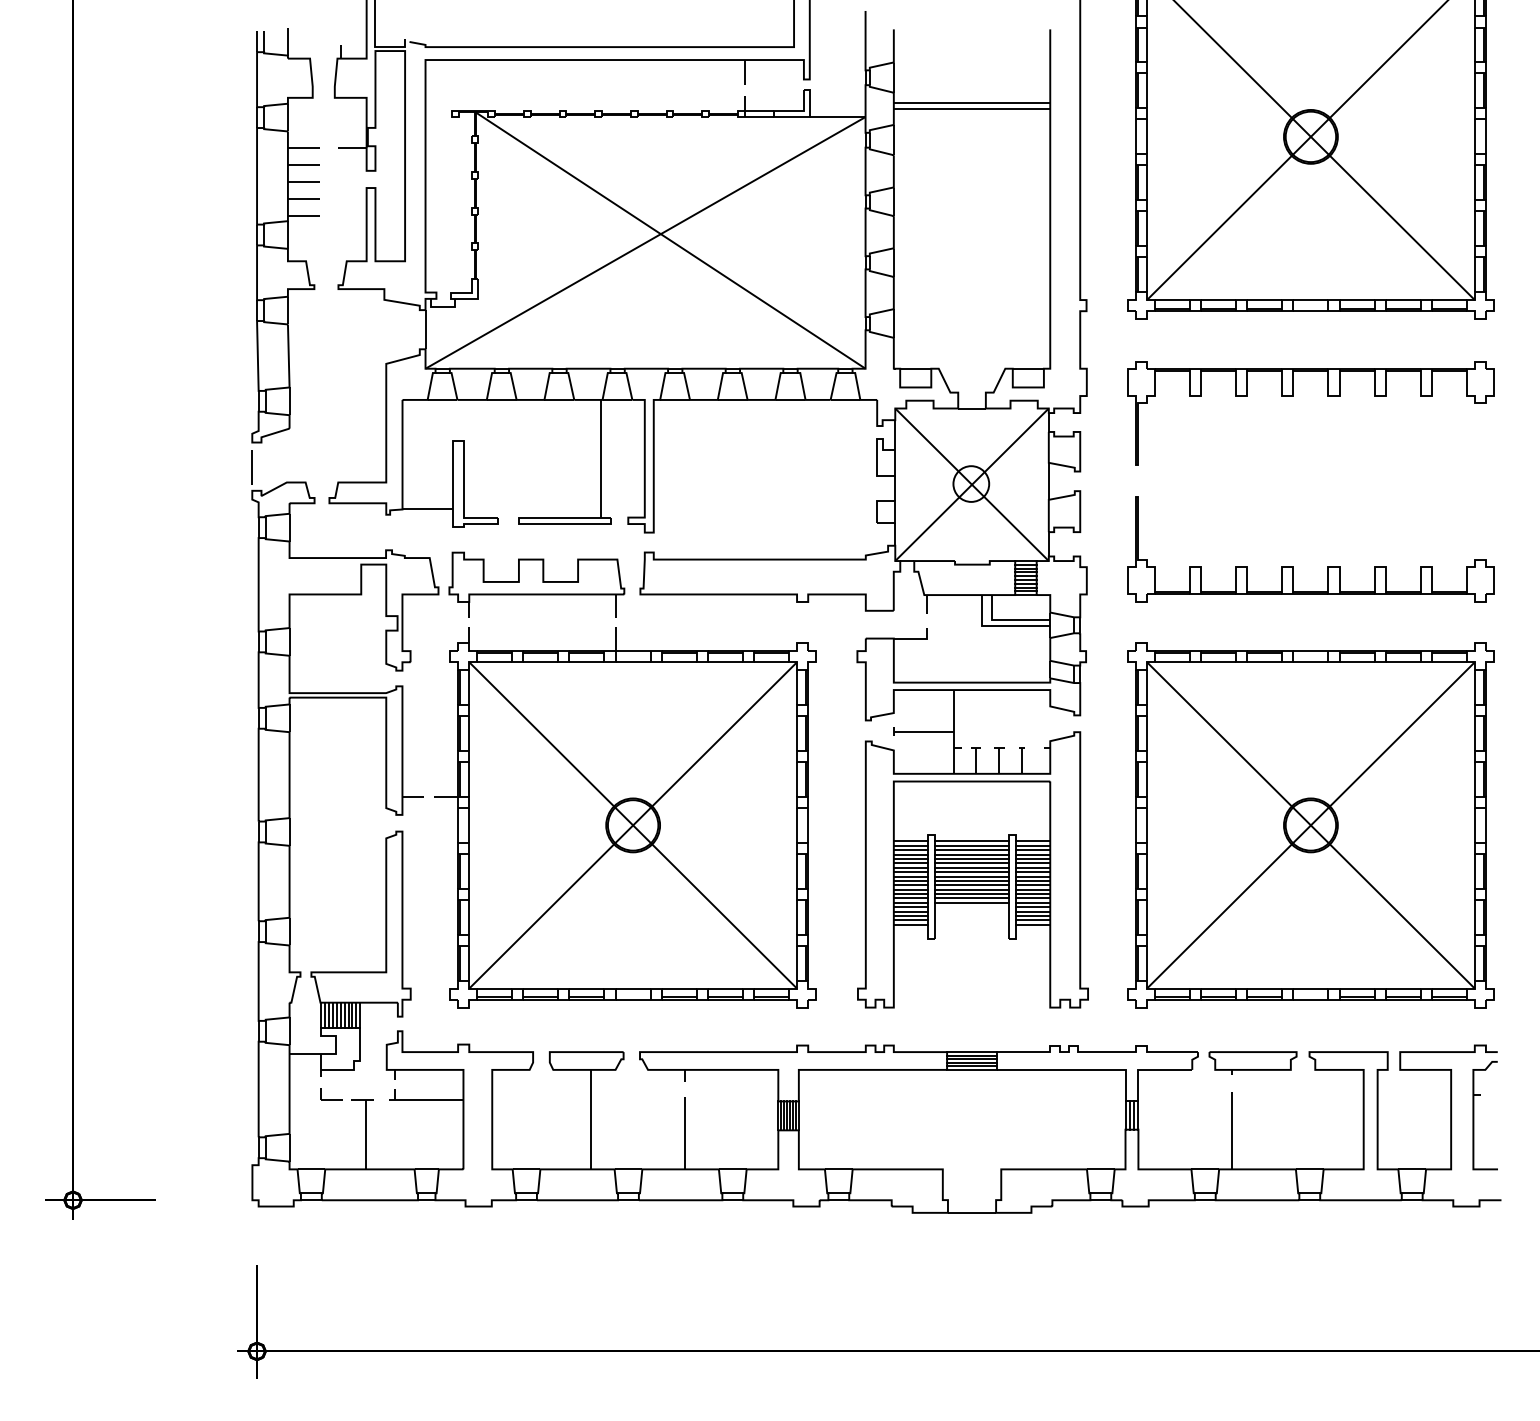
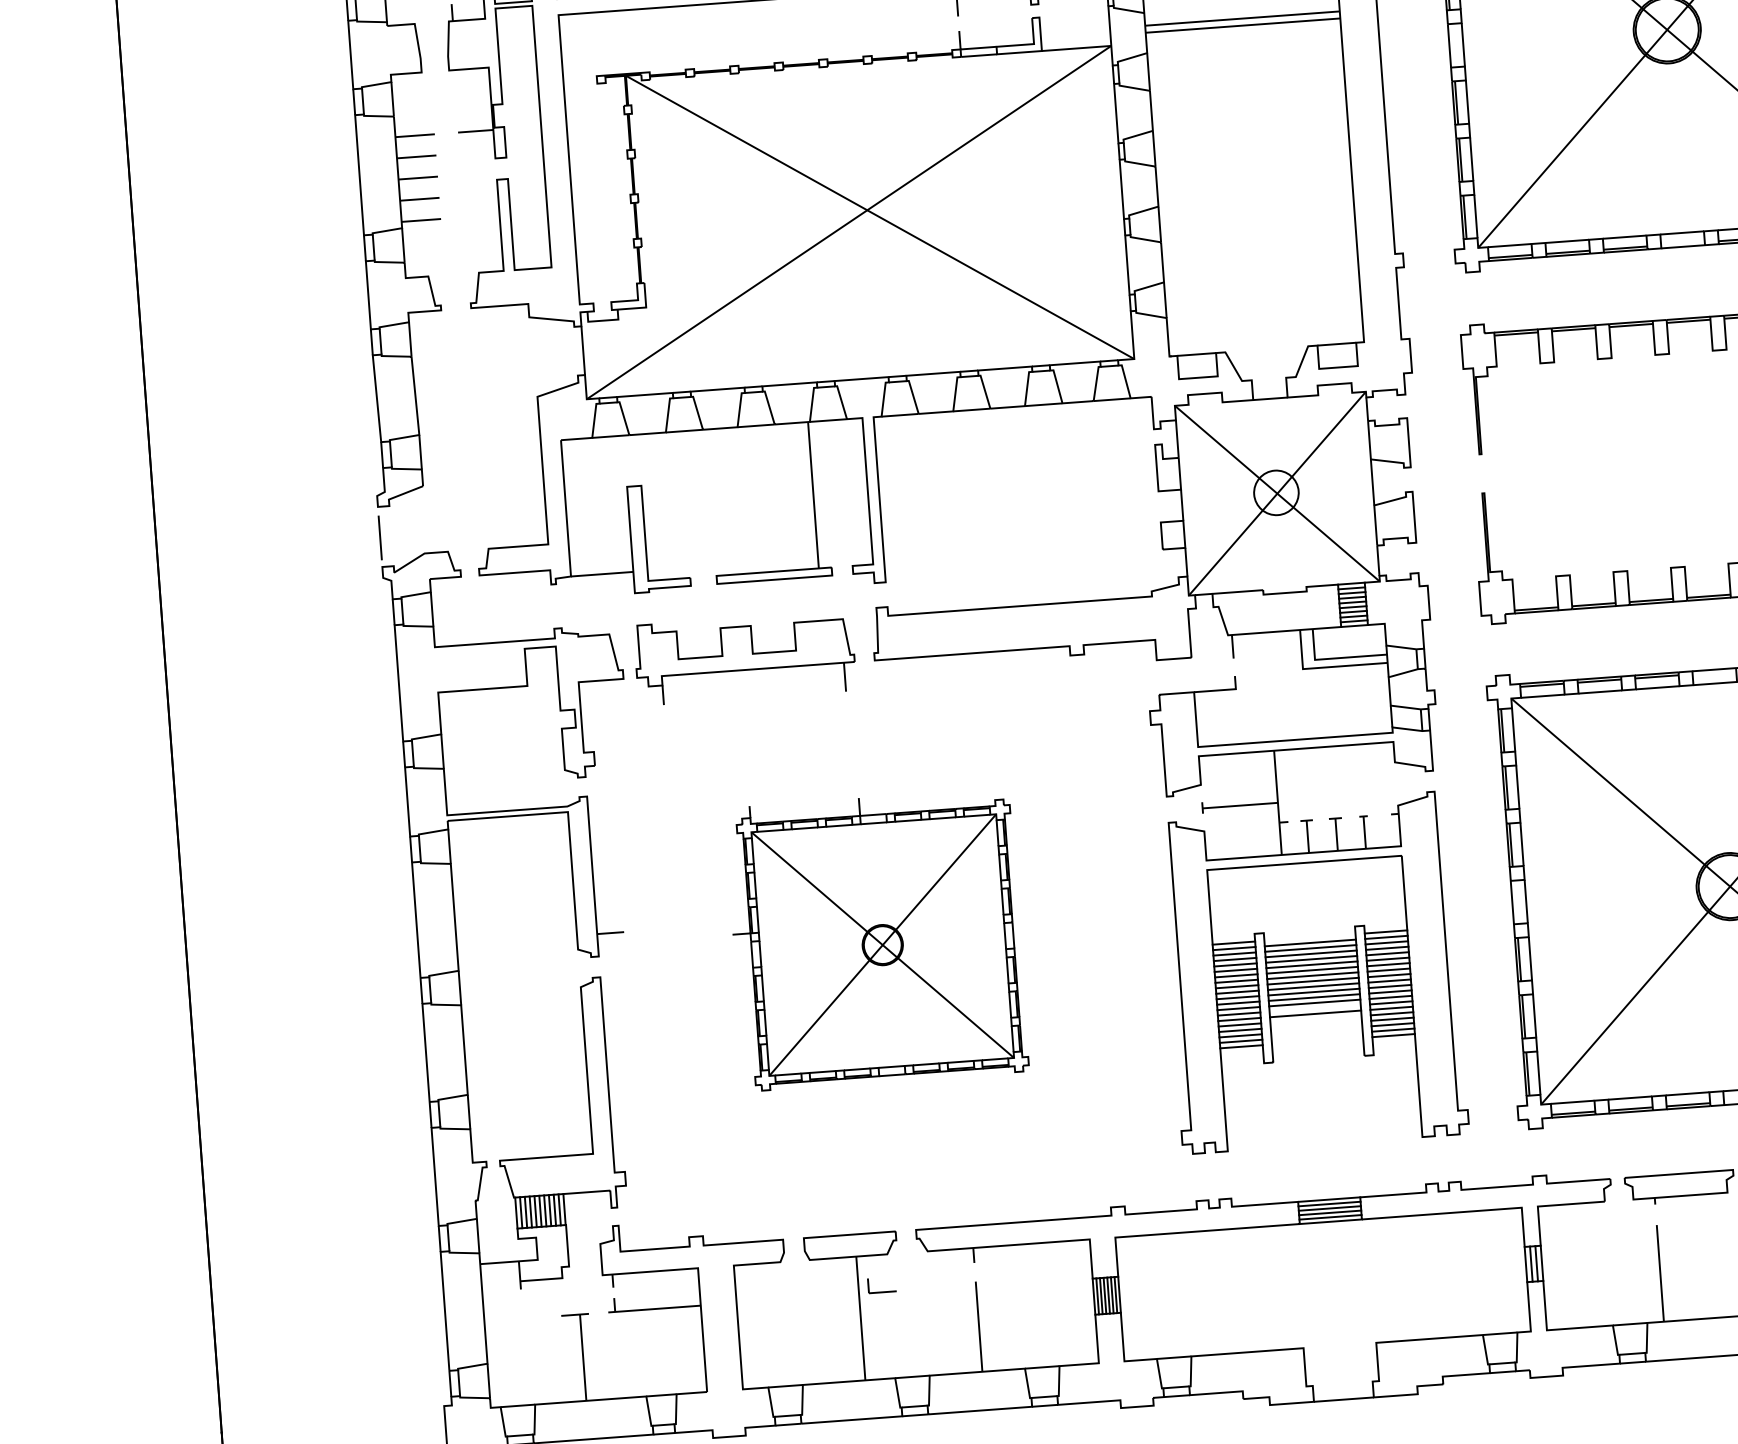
part: (625, 817) -> (876, 939), size x0.6
line: (971, 841) -> (1309, 937), removed
line: (971, 898) -> (1314, 1008), removed
part: (331, 1094) -> (882, 1285), moved

